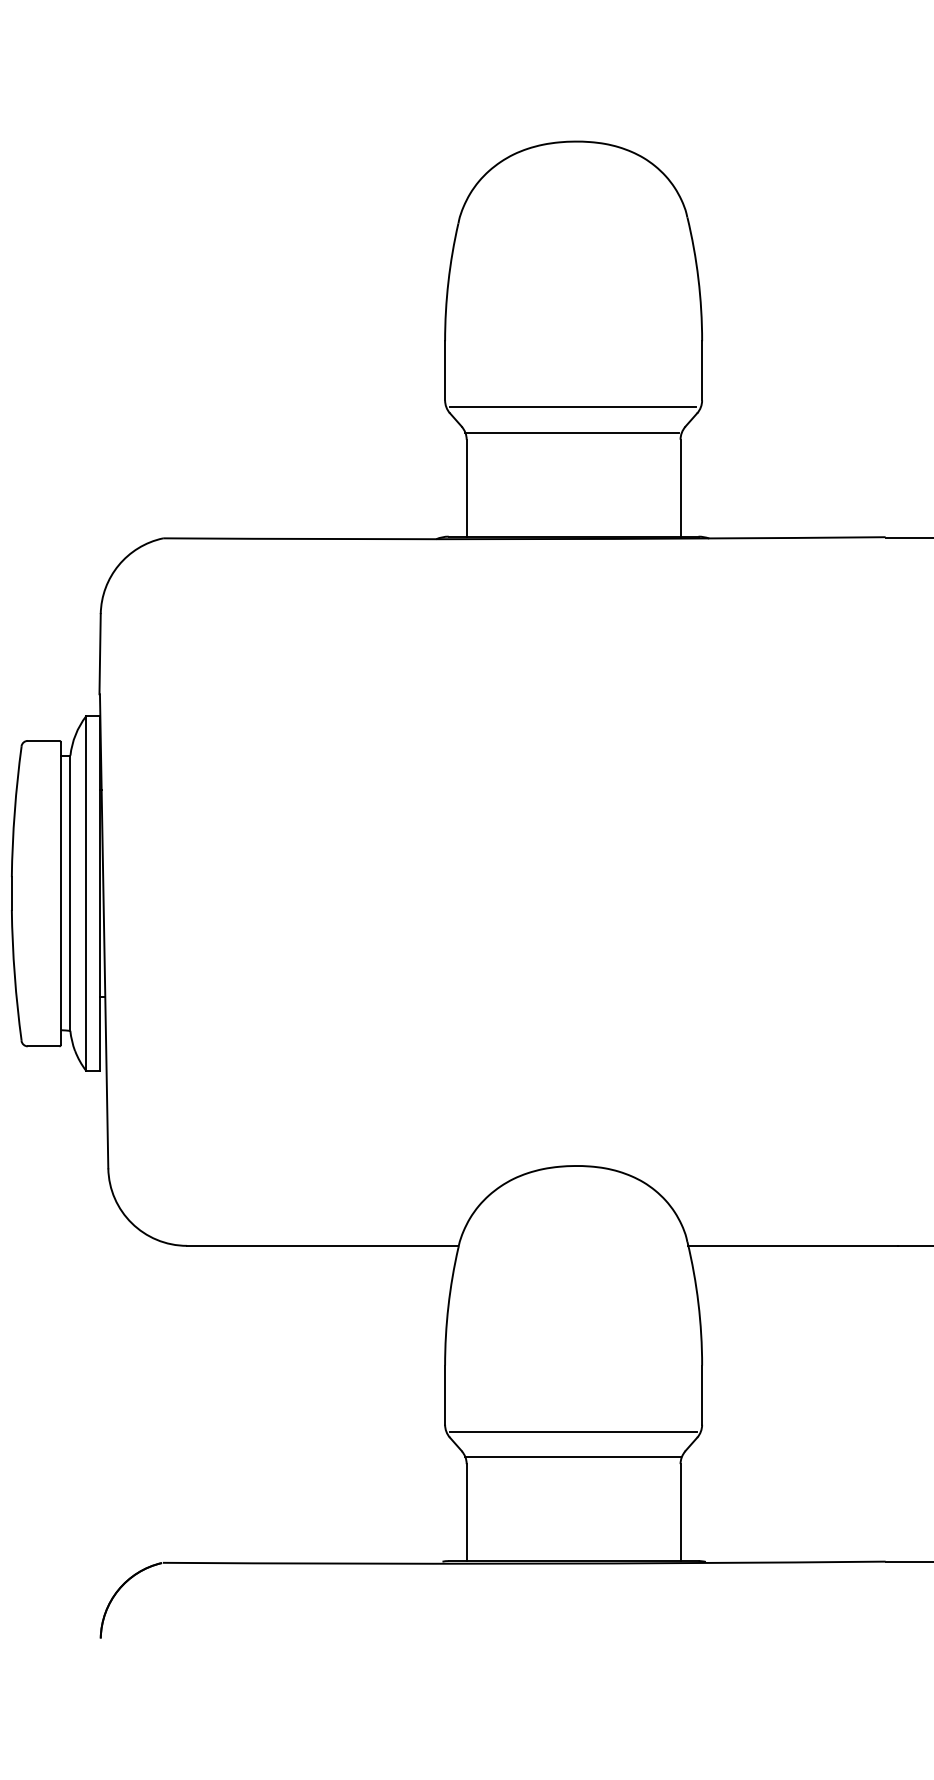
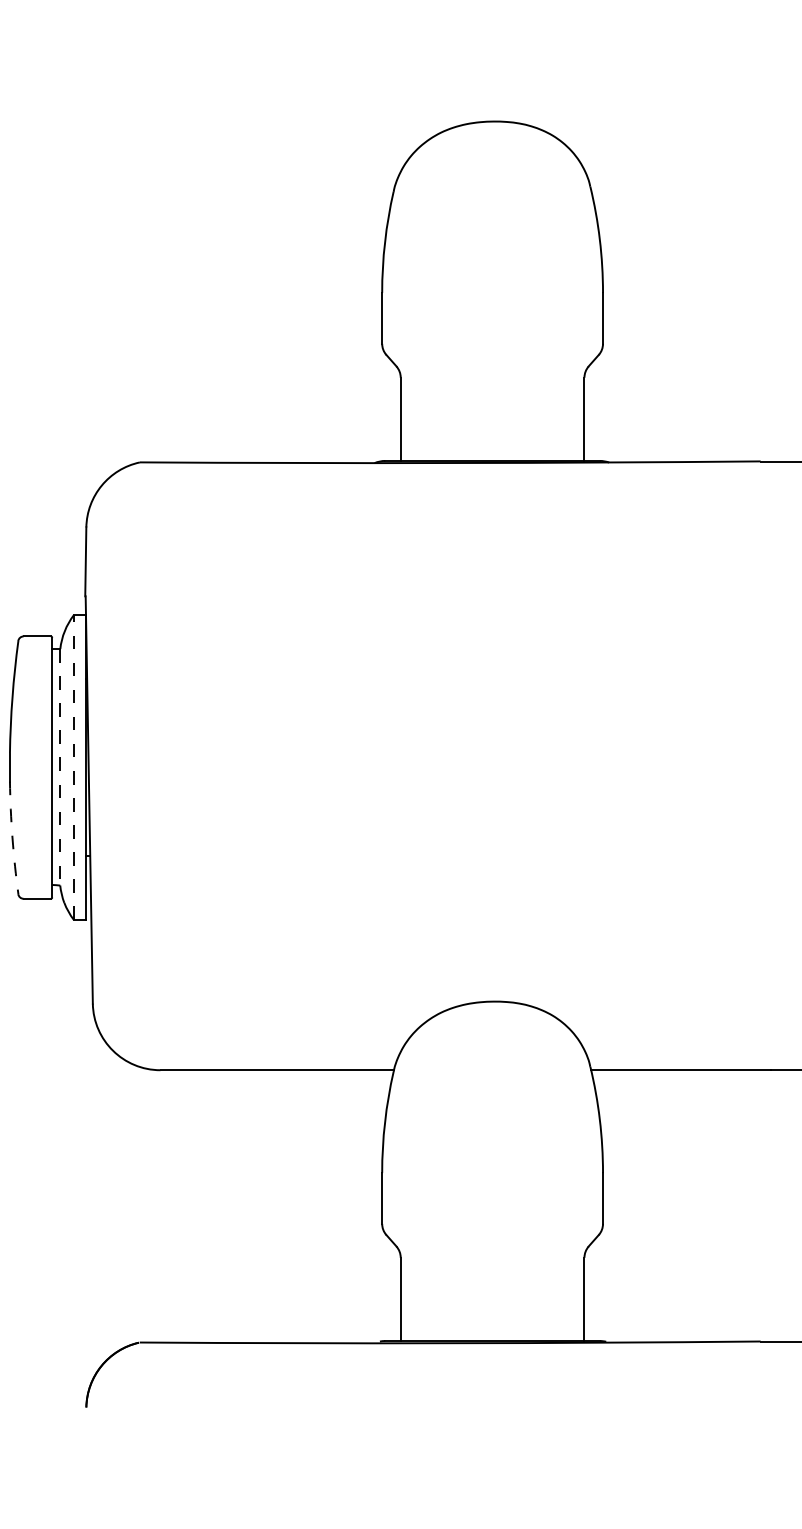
line: (572, 406) -> (491, 349), removed
line: (571, 432) -> (490, 371), removed
line: (70, 893) -> (60, 767), solid -> dashed
line: (85, 893) -> (73, 767), solid -> dashed
arc: (14, 974) -> (12, 837), solid -> dashed
line: (573, 1431) -> (492, 1229), removed
line: (572, 1456) -> (491, 1251), removed

